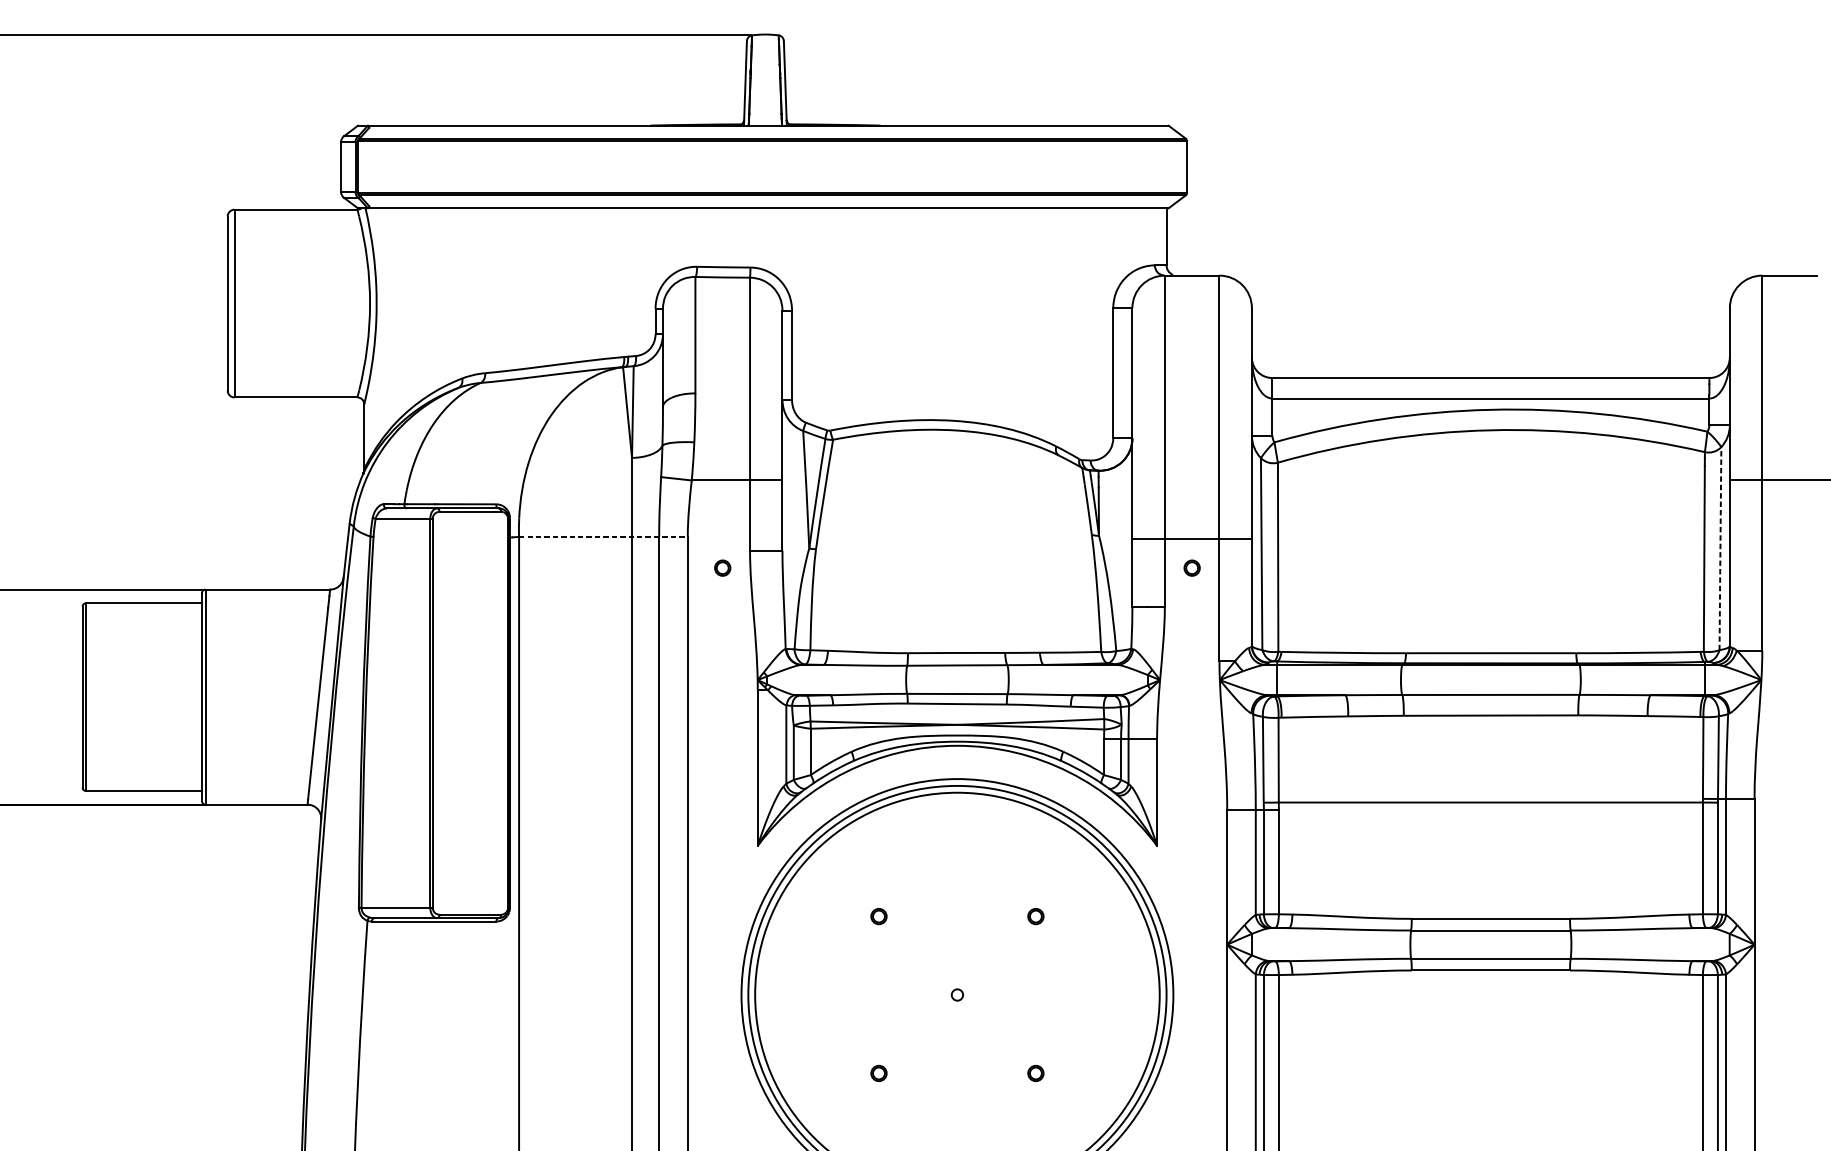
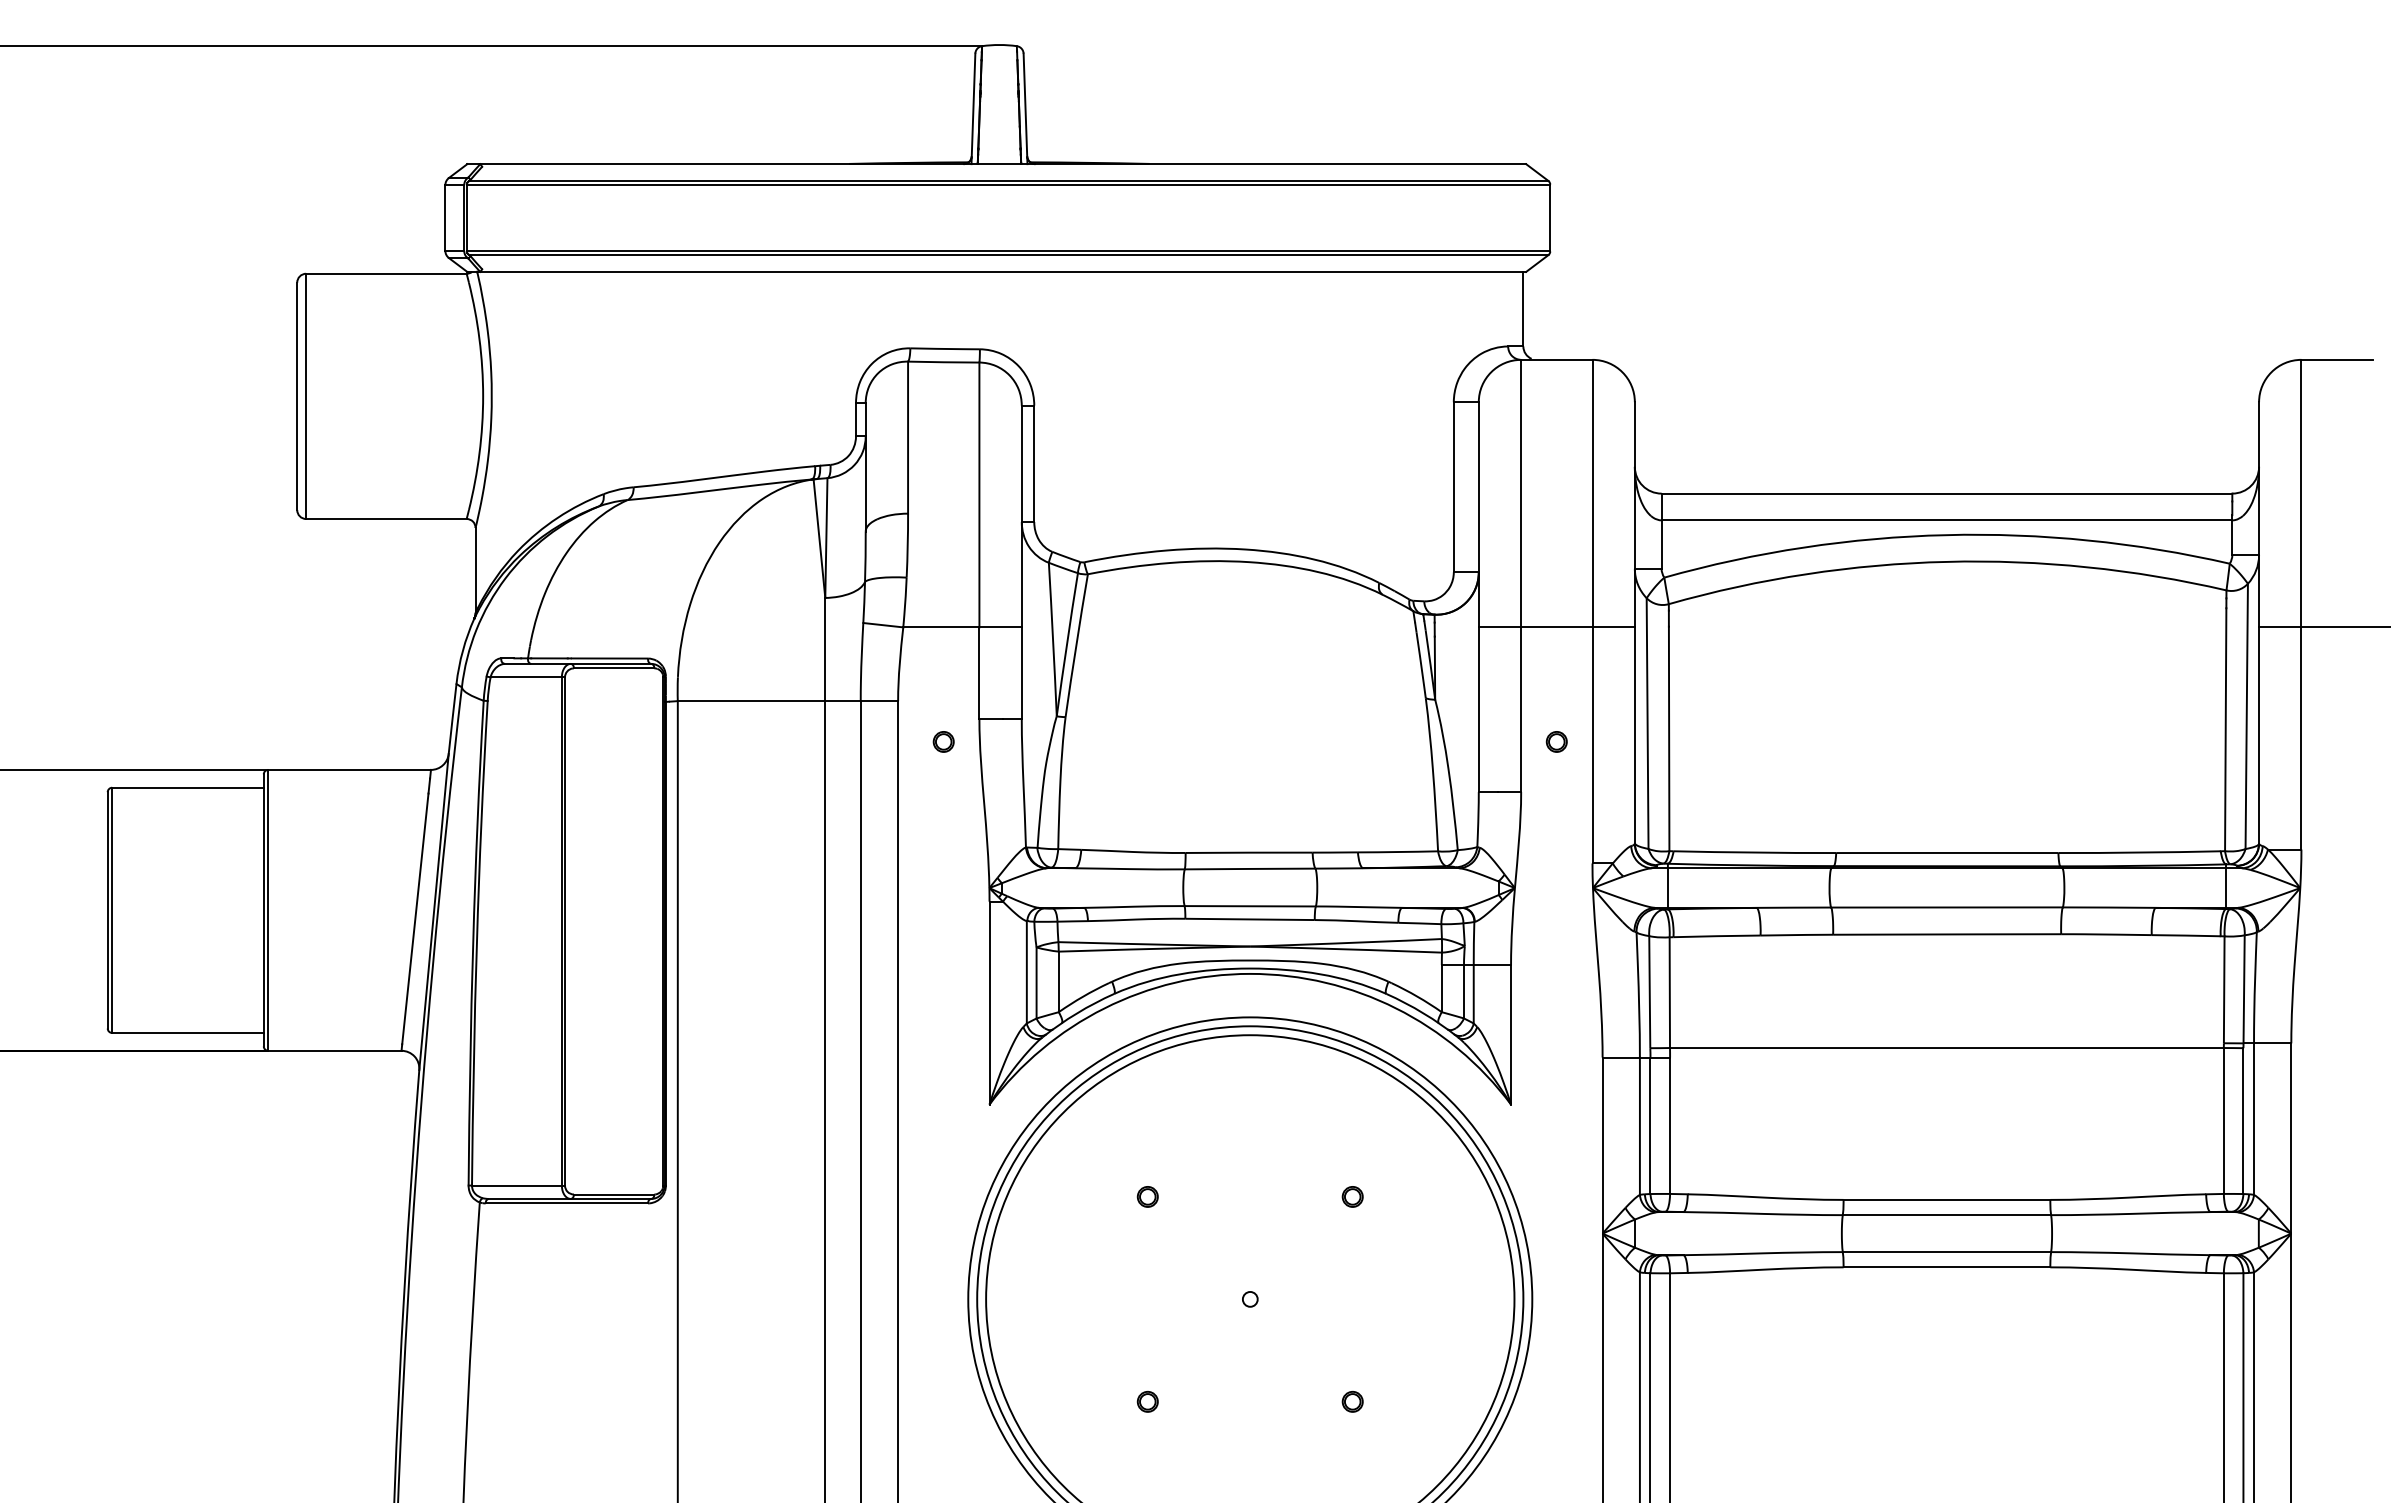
line: (603, 537) -> (788, 701), dashed -> solid
line: (1191, 539) -> (1556, 627), moved
line: (1720, 548) -> (2246, 716), dashed -> solid

